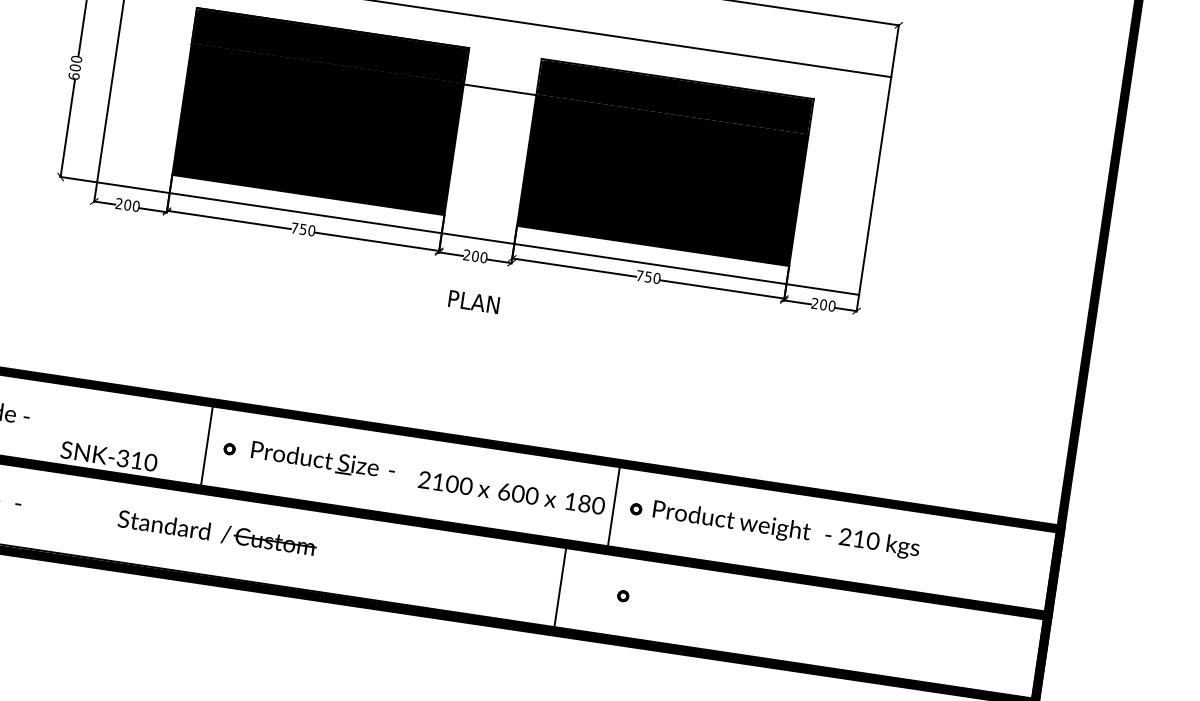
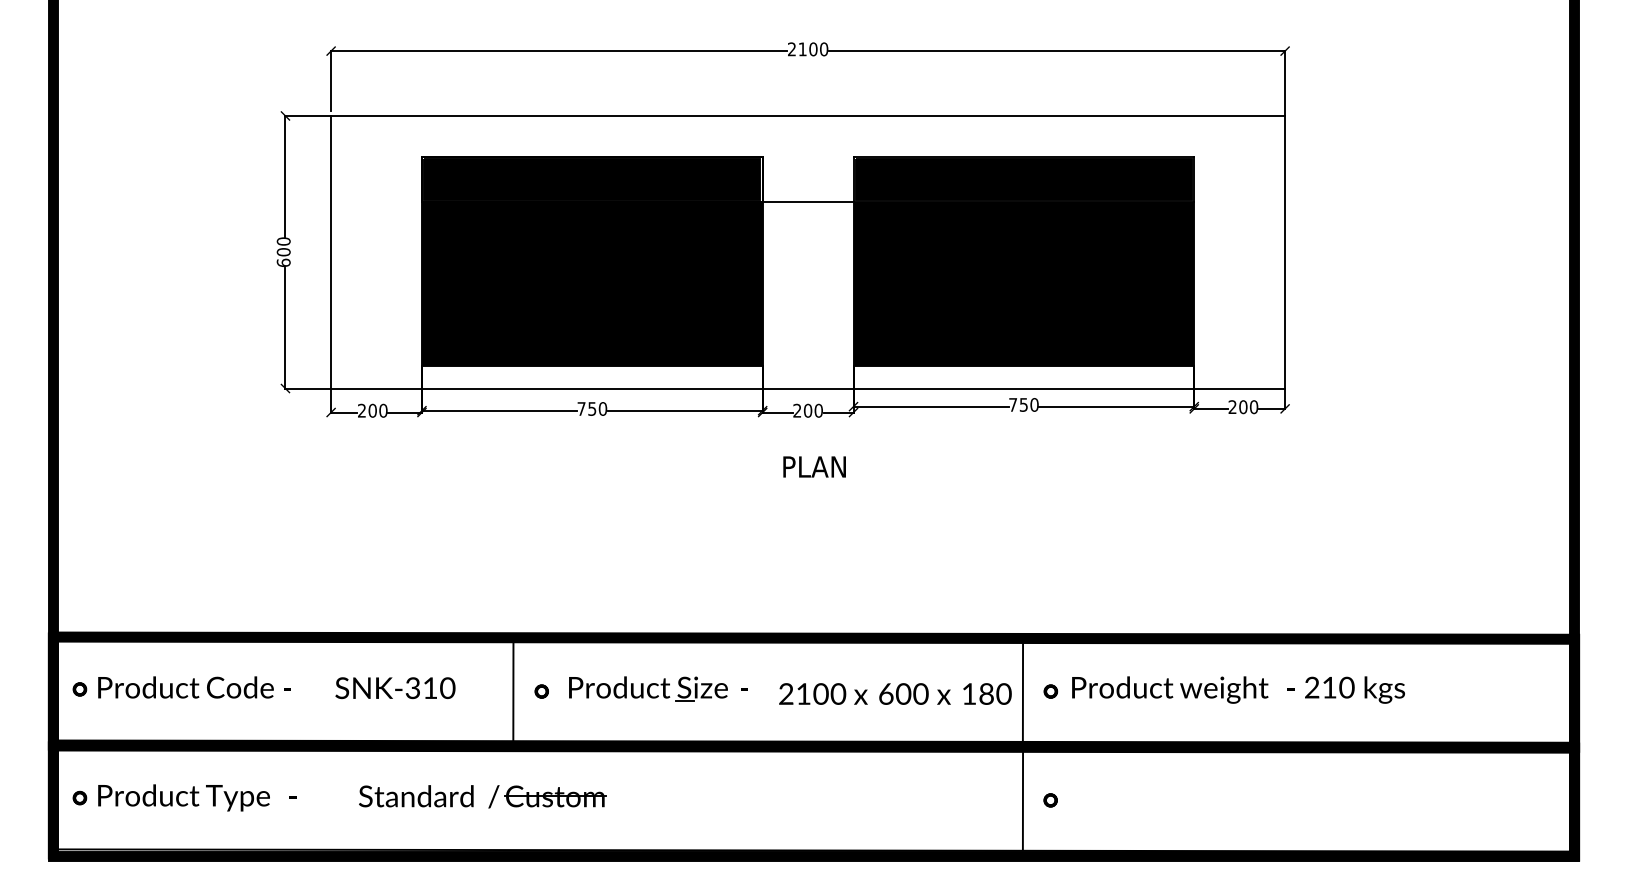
text: (109, 456) -> (395, 688), moved
part: (209, 531) -> (473, 796), moved
line: (560, 586) -> (1022, 800), moved

